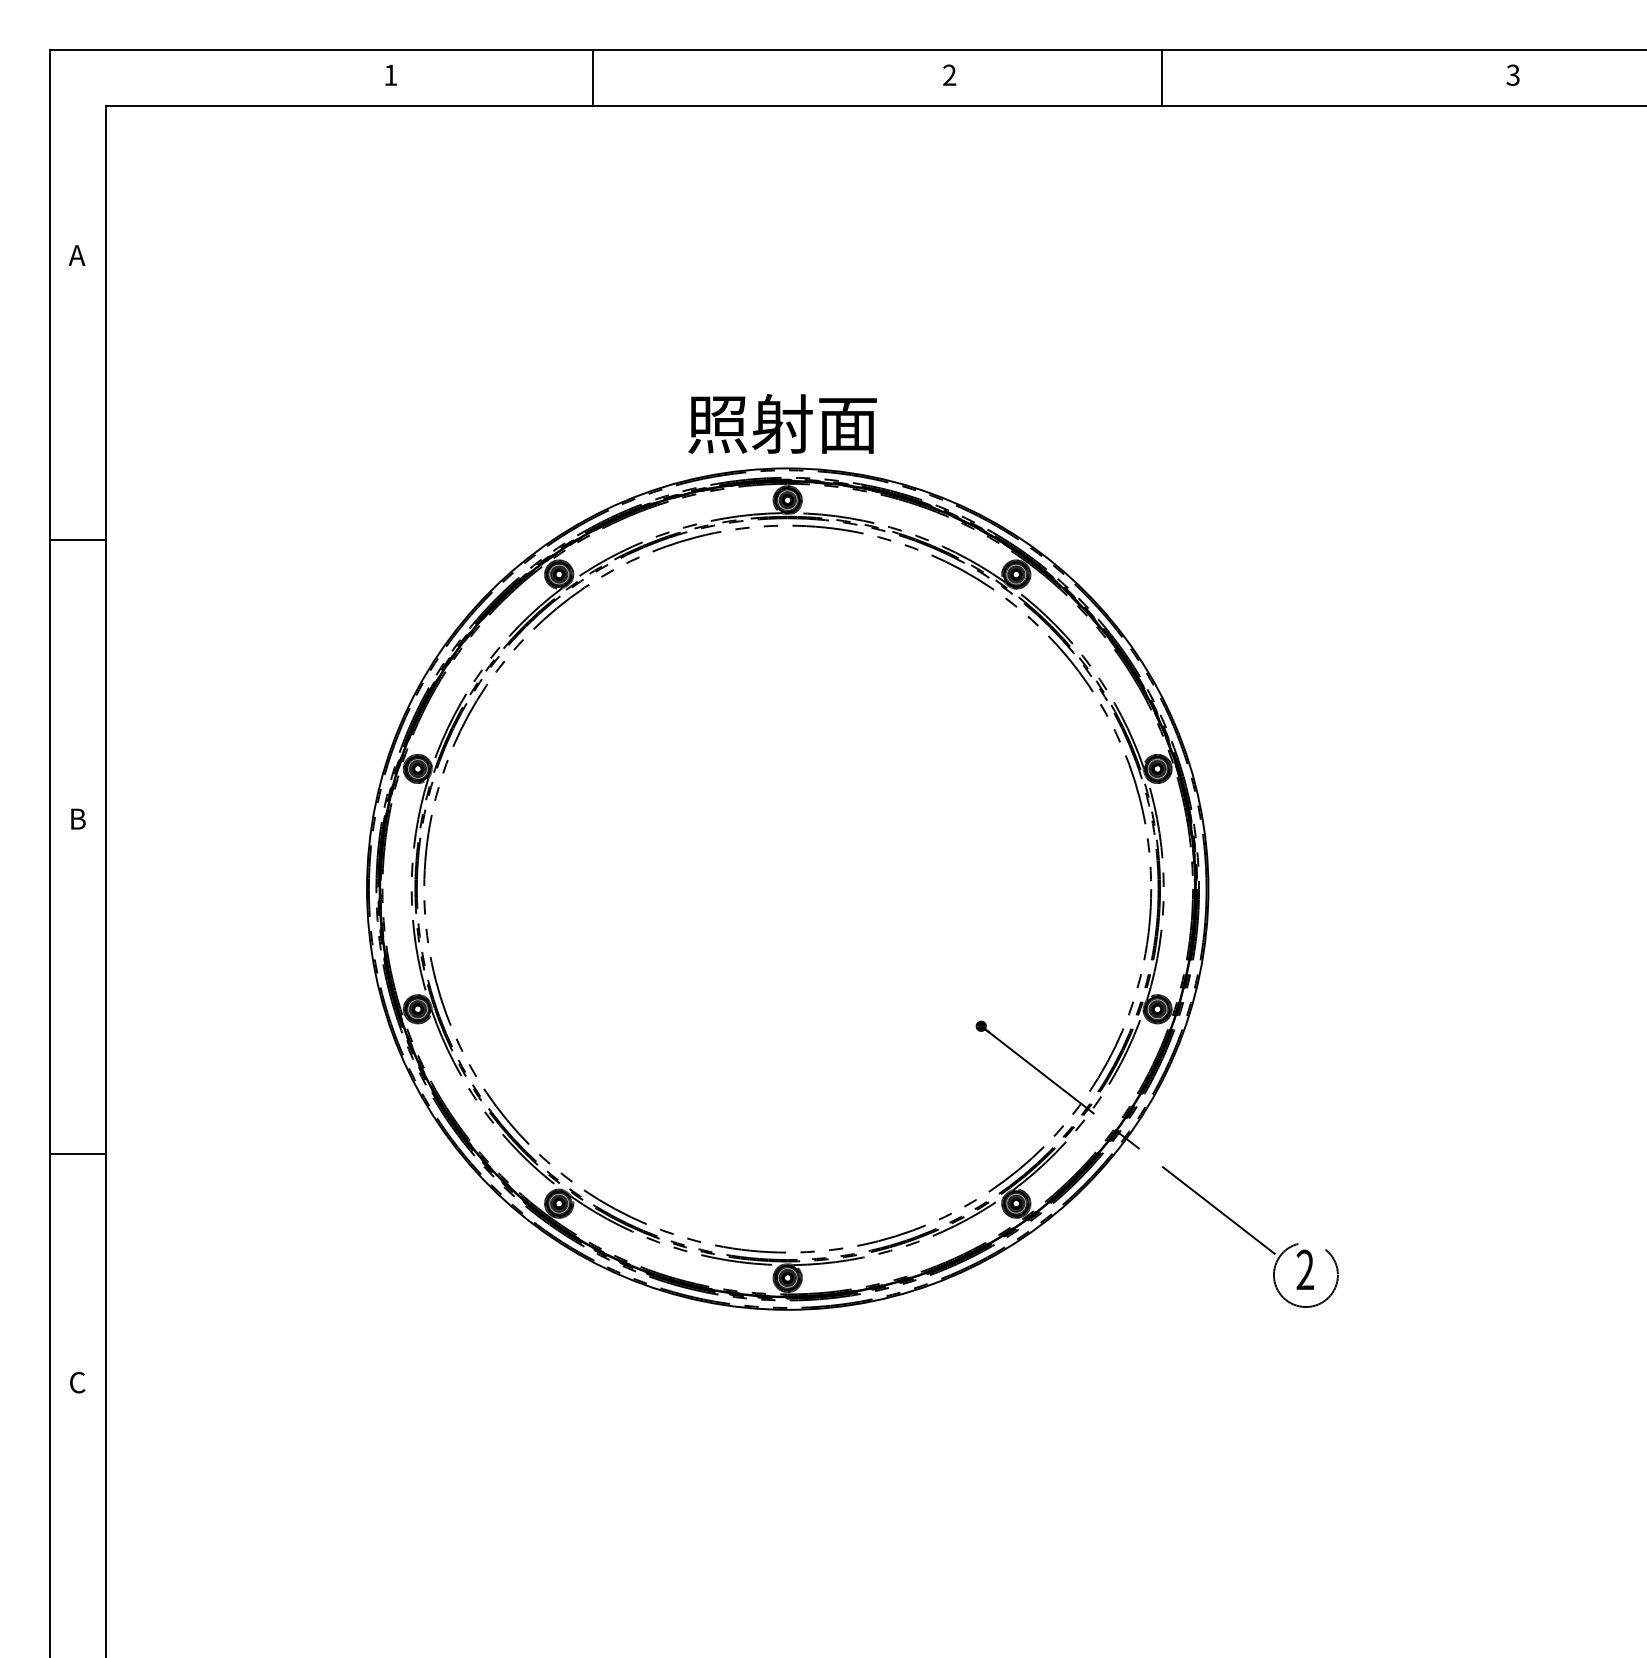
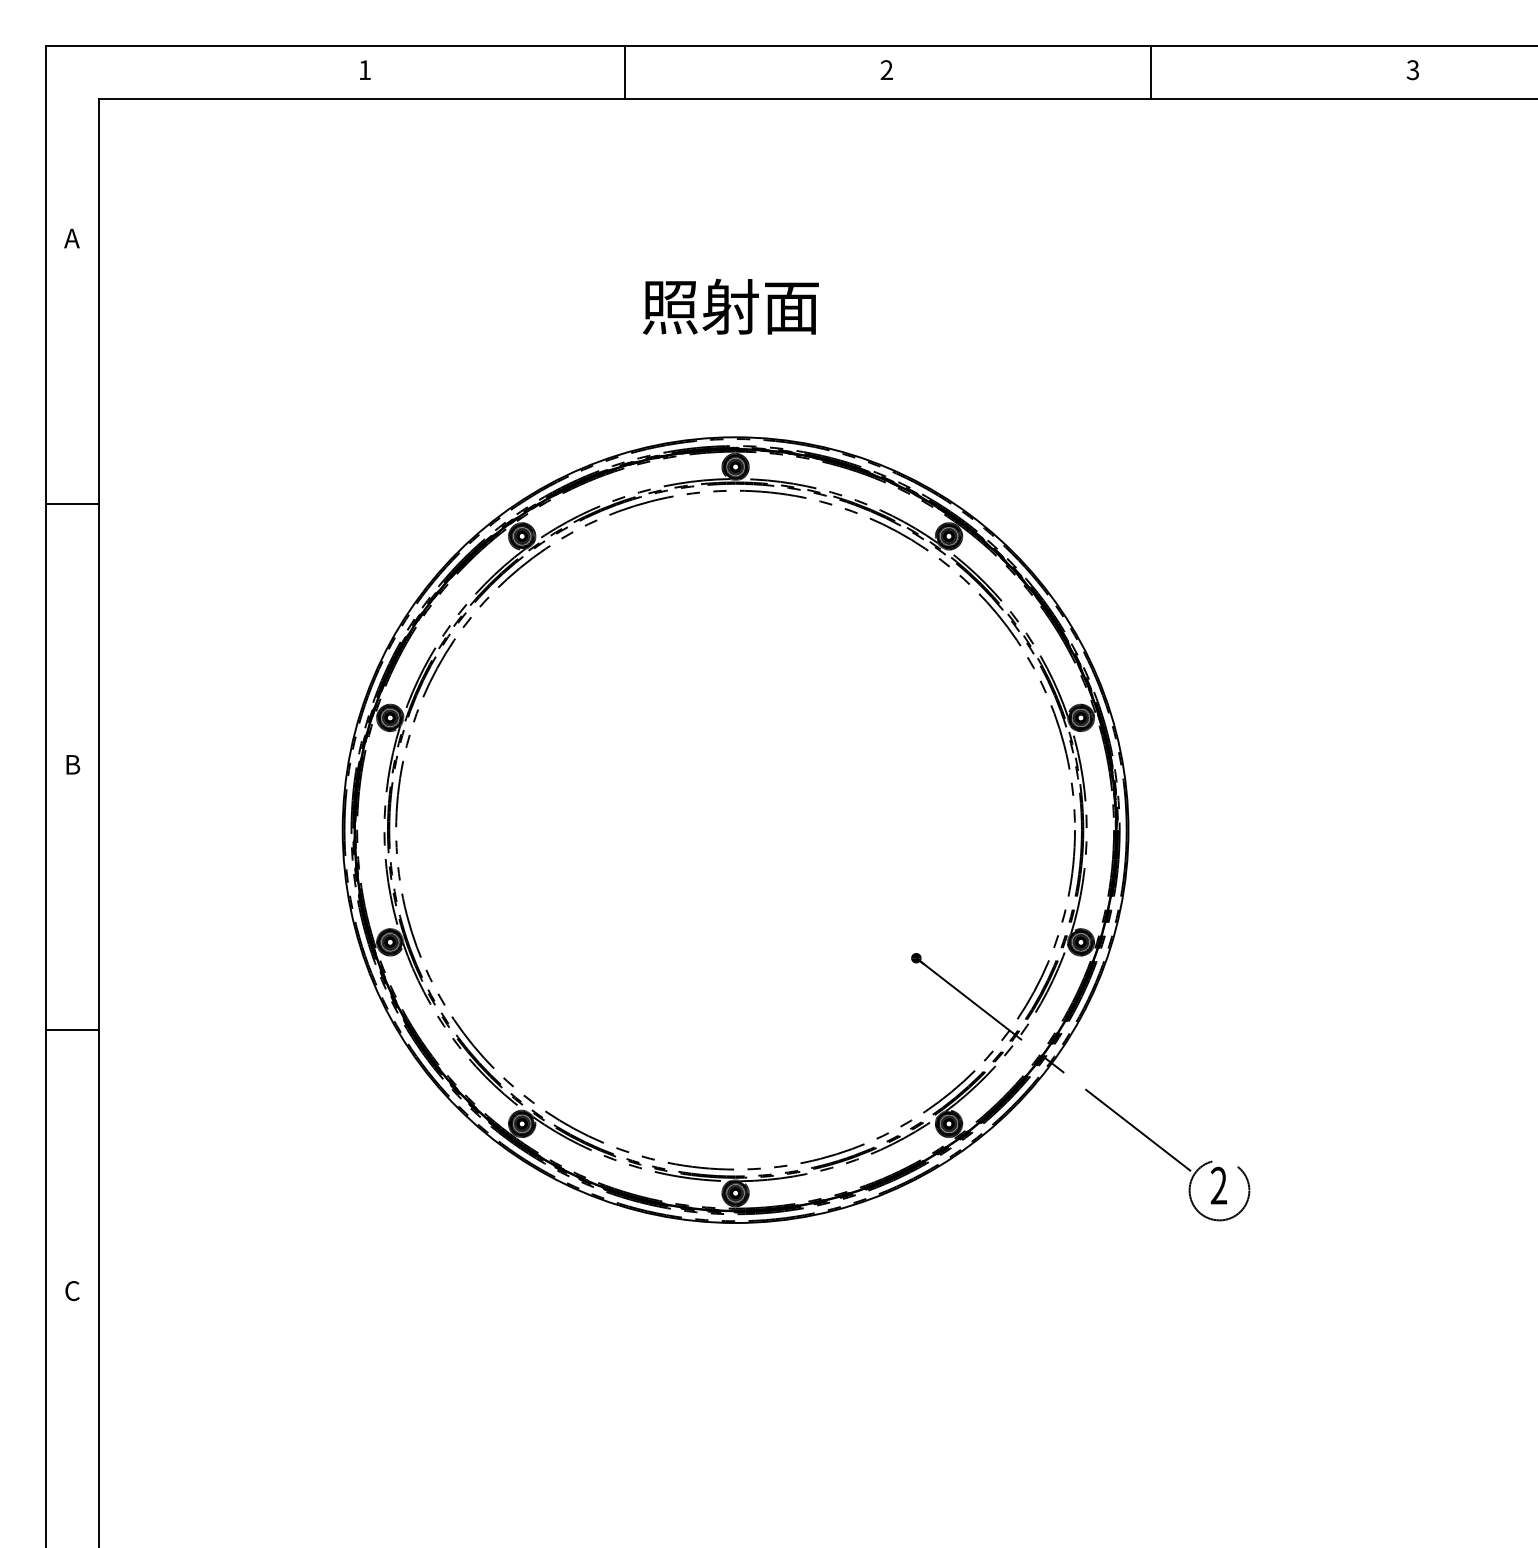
line: (593, 77) -> (625, 72), moved
line: (1162, 77) -> (1151, 72), moved
text: (782, 423) -> (730, 306), moved
line: (77, 1154) -> (72, 1030), moved

